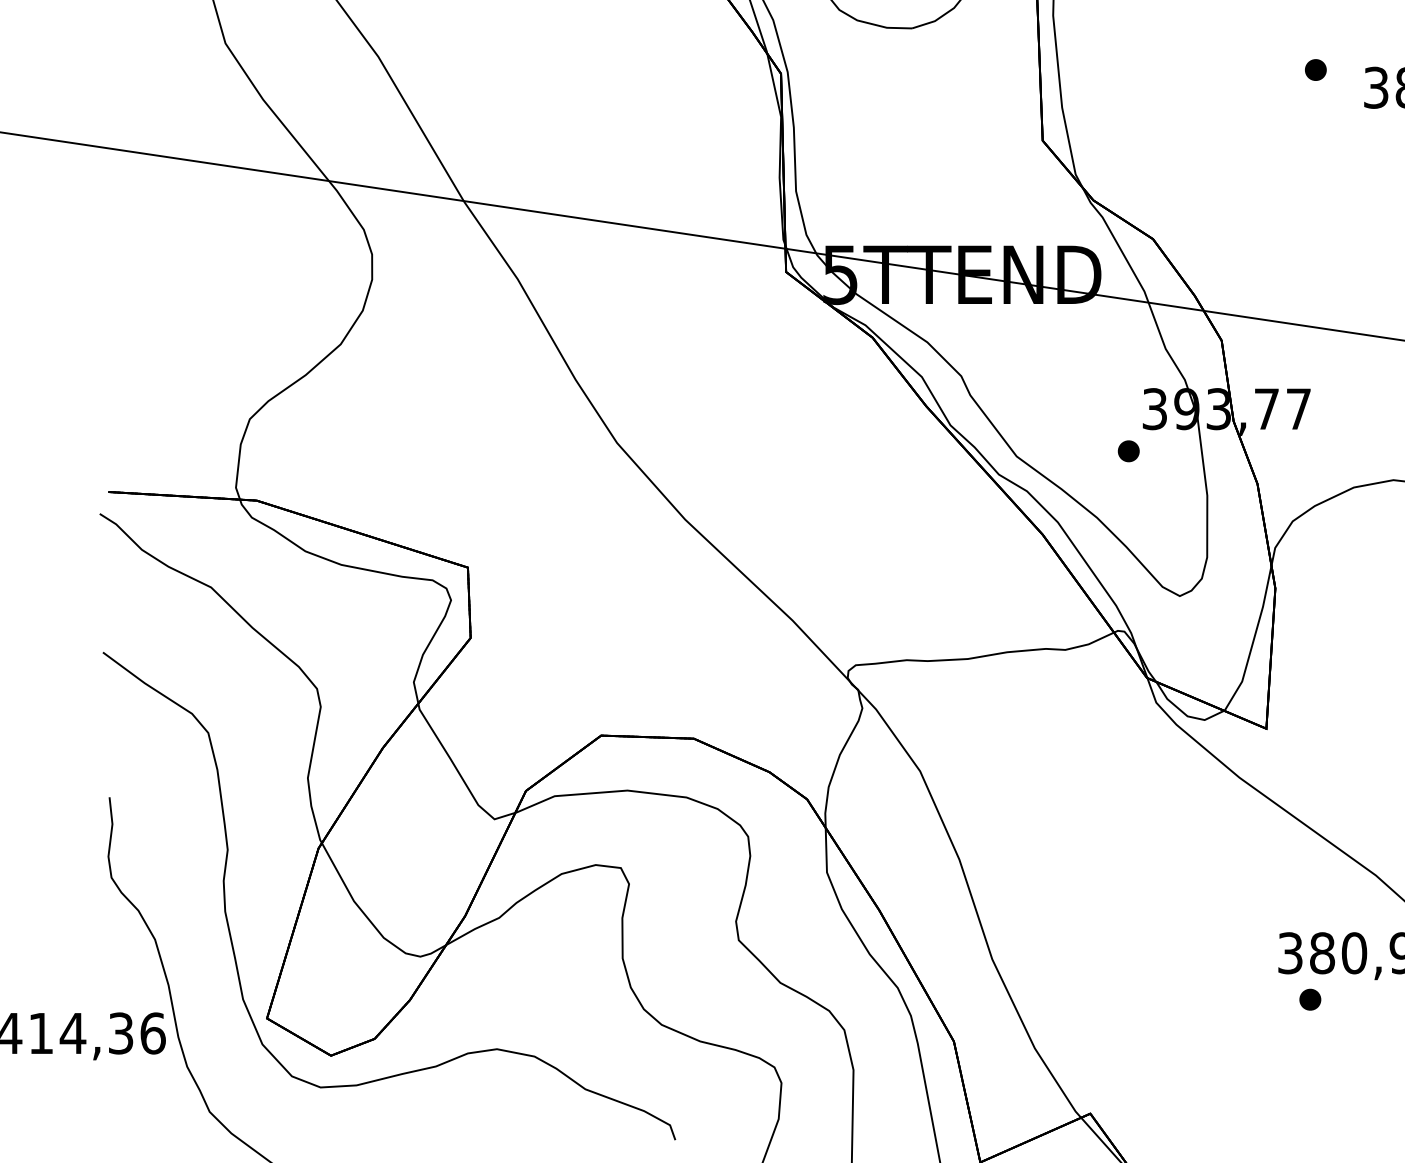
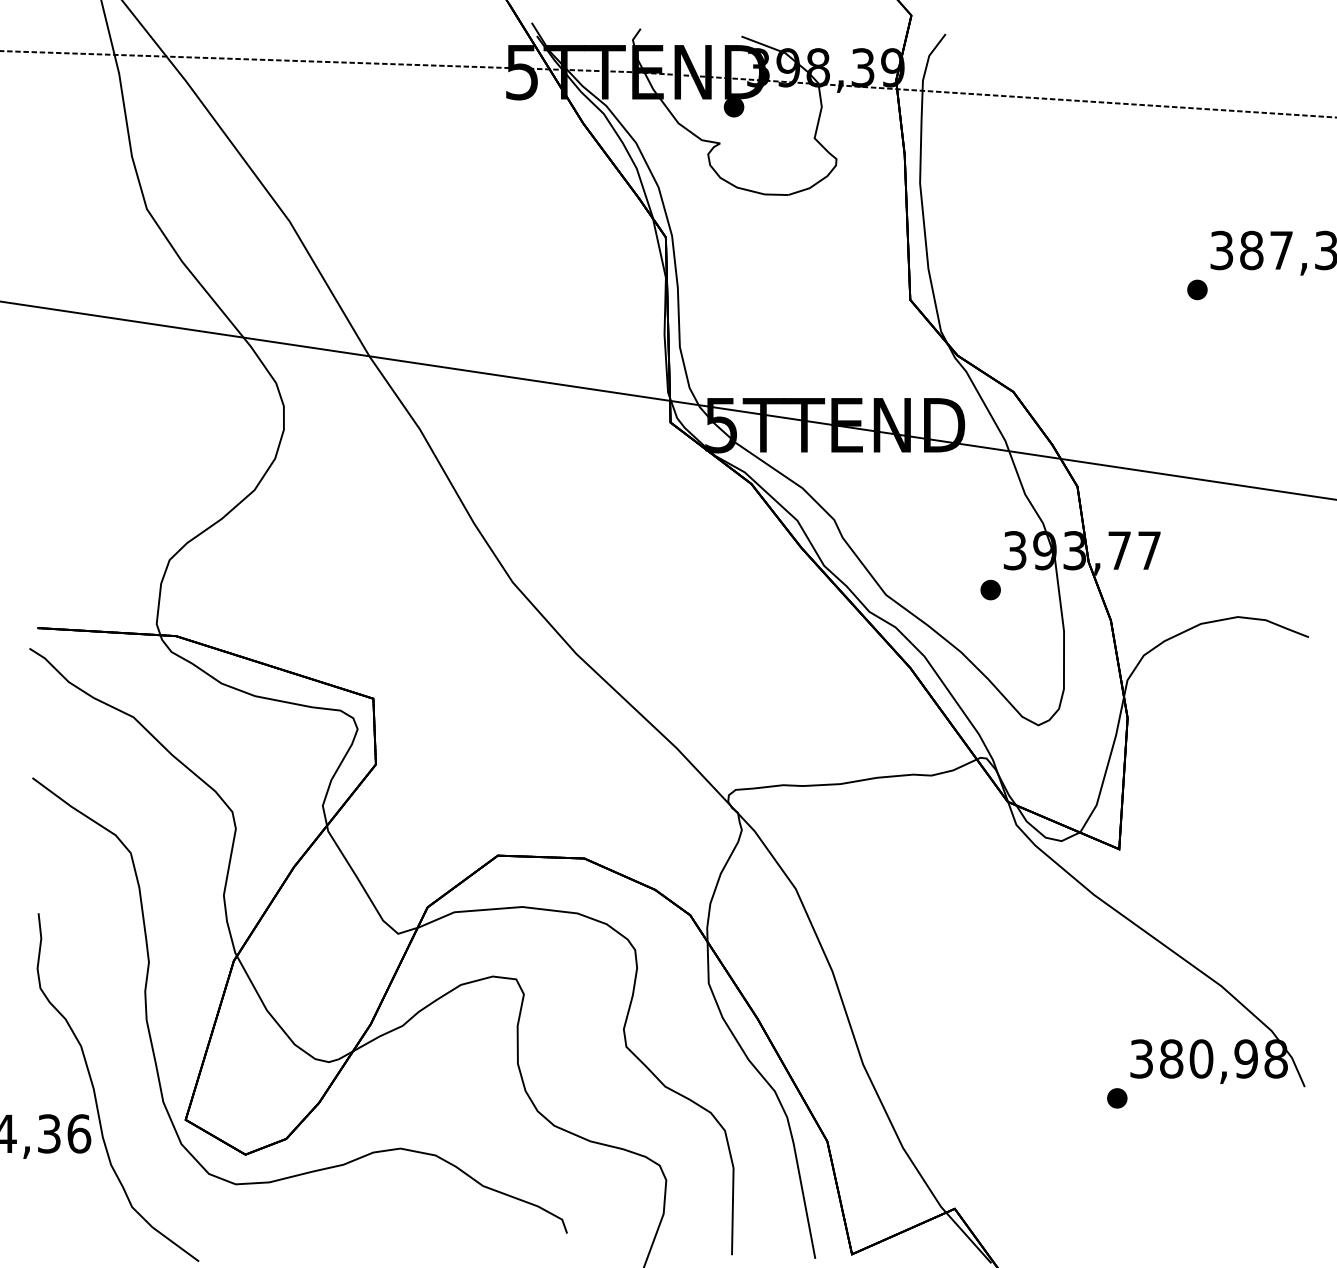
part: (1315, 69) -> (1197, 289), moved
part: (1310, 999) -> (1117, 1098), moved

